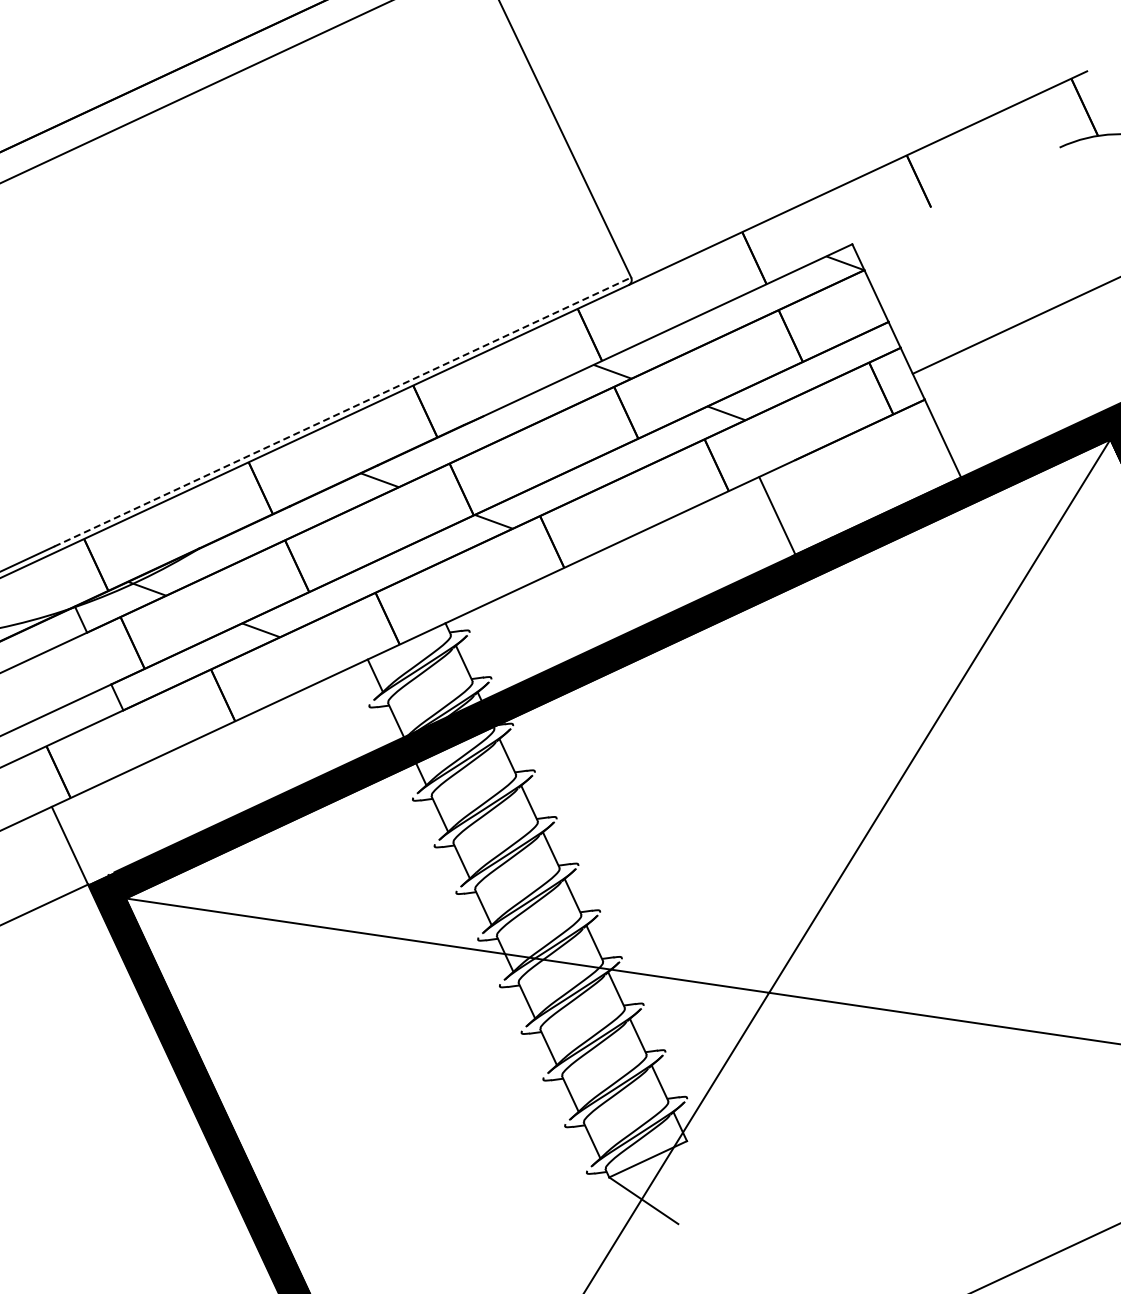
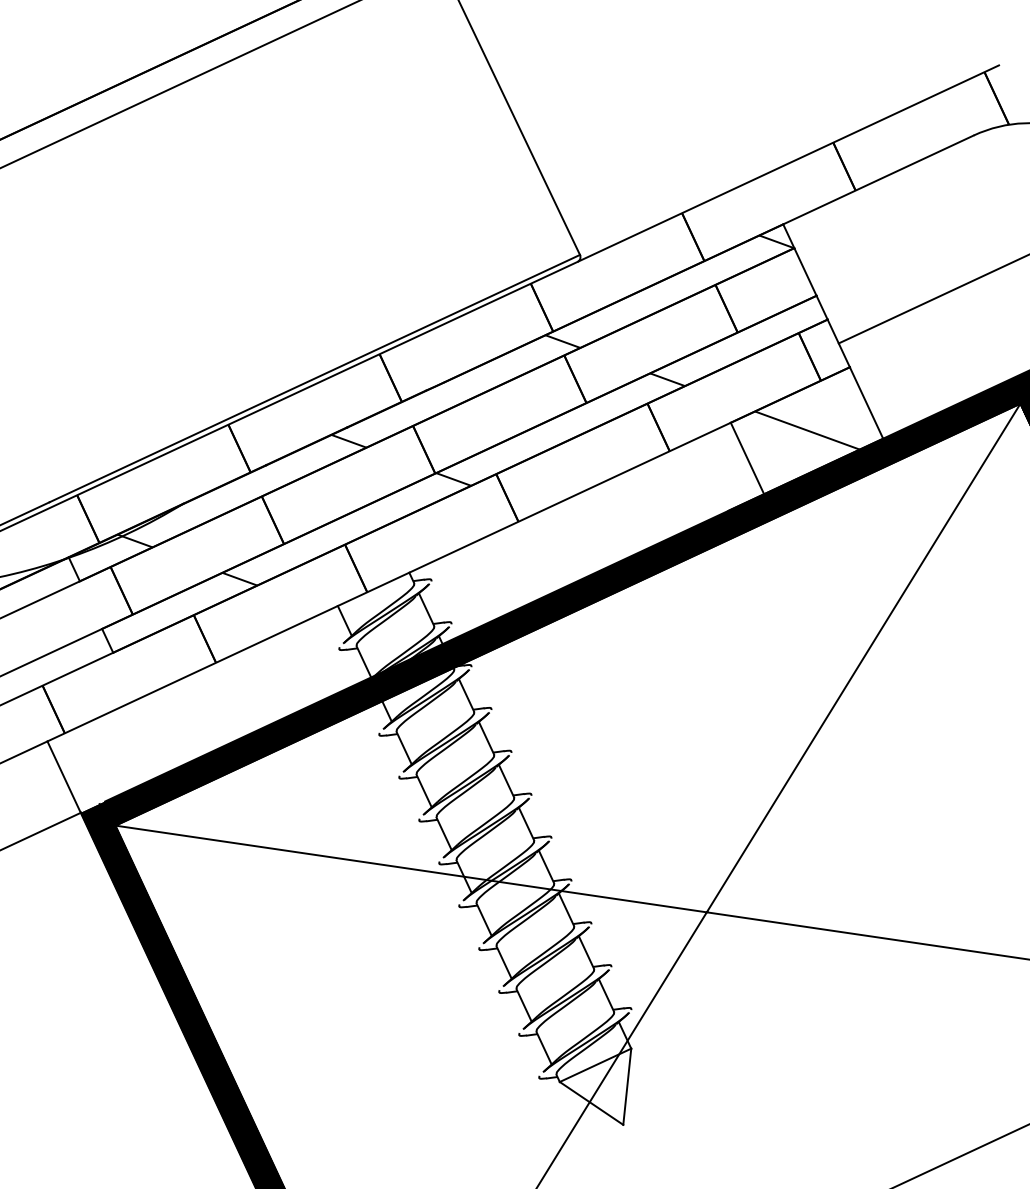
line: (771, 281) -> (708, 258), added
line: (343, 411) -> (315, 378), dashed -> solid
hatch: (878, 468) -> (807, 430), added
line: (777, 515) -> (747, 458), moved
line: (682, 1182) -> (627, 1086), added

